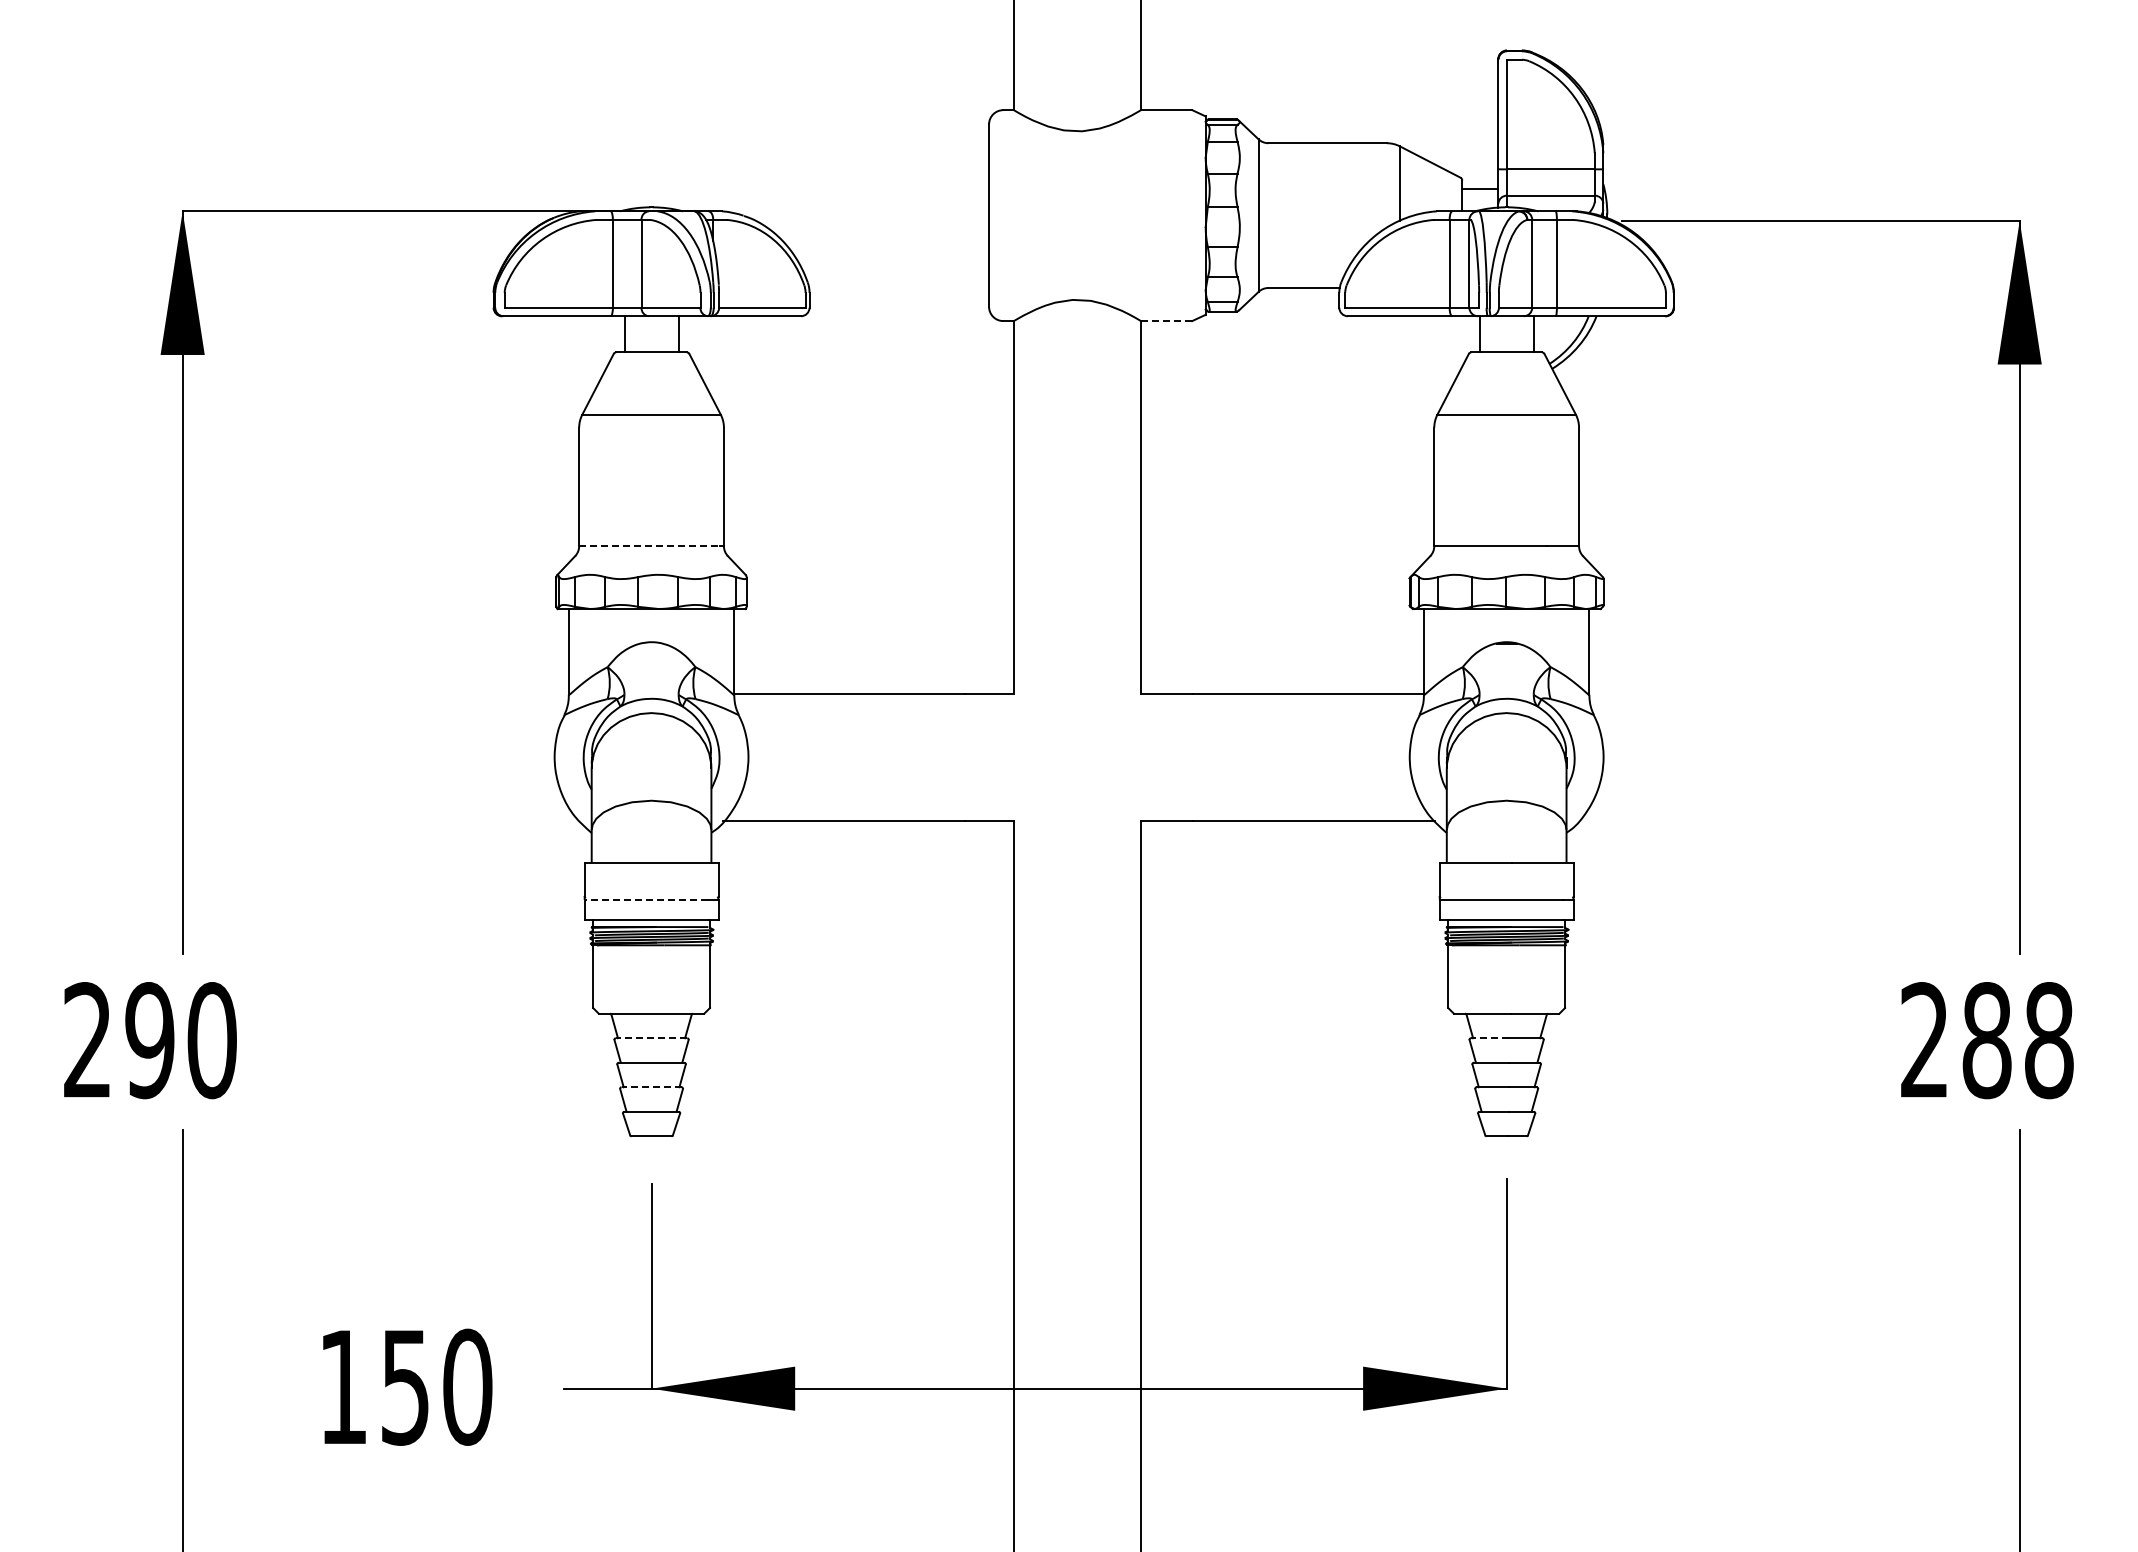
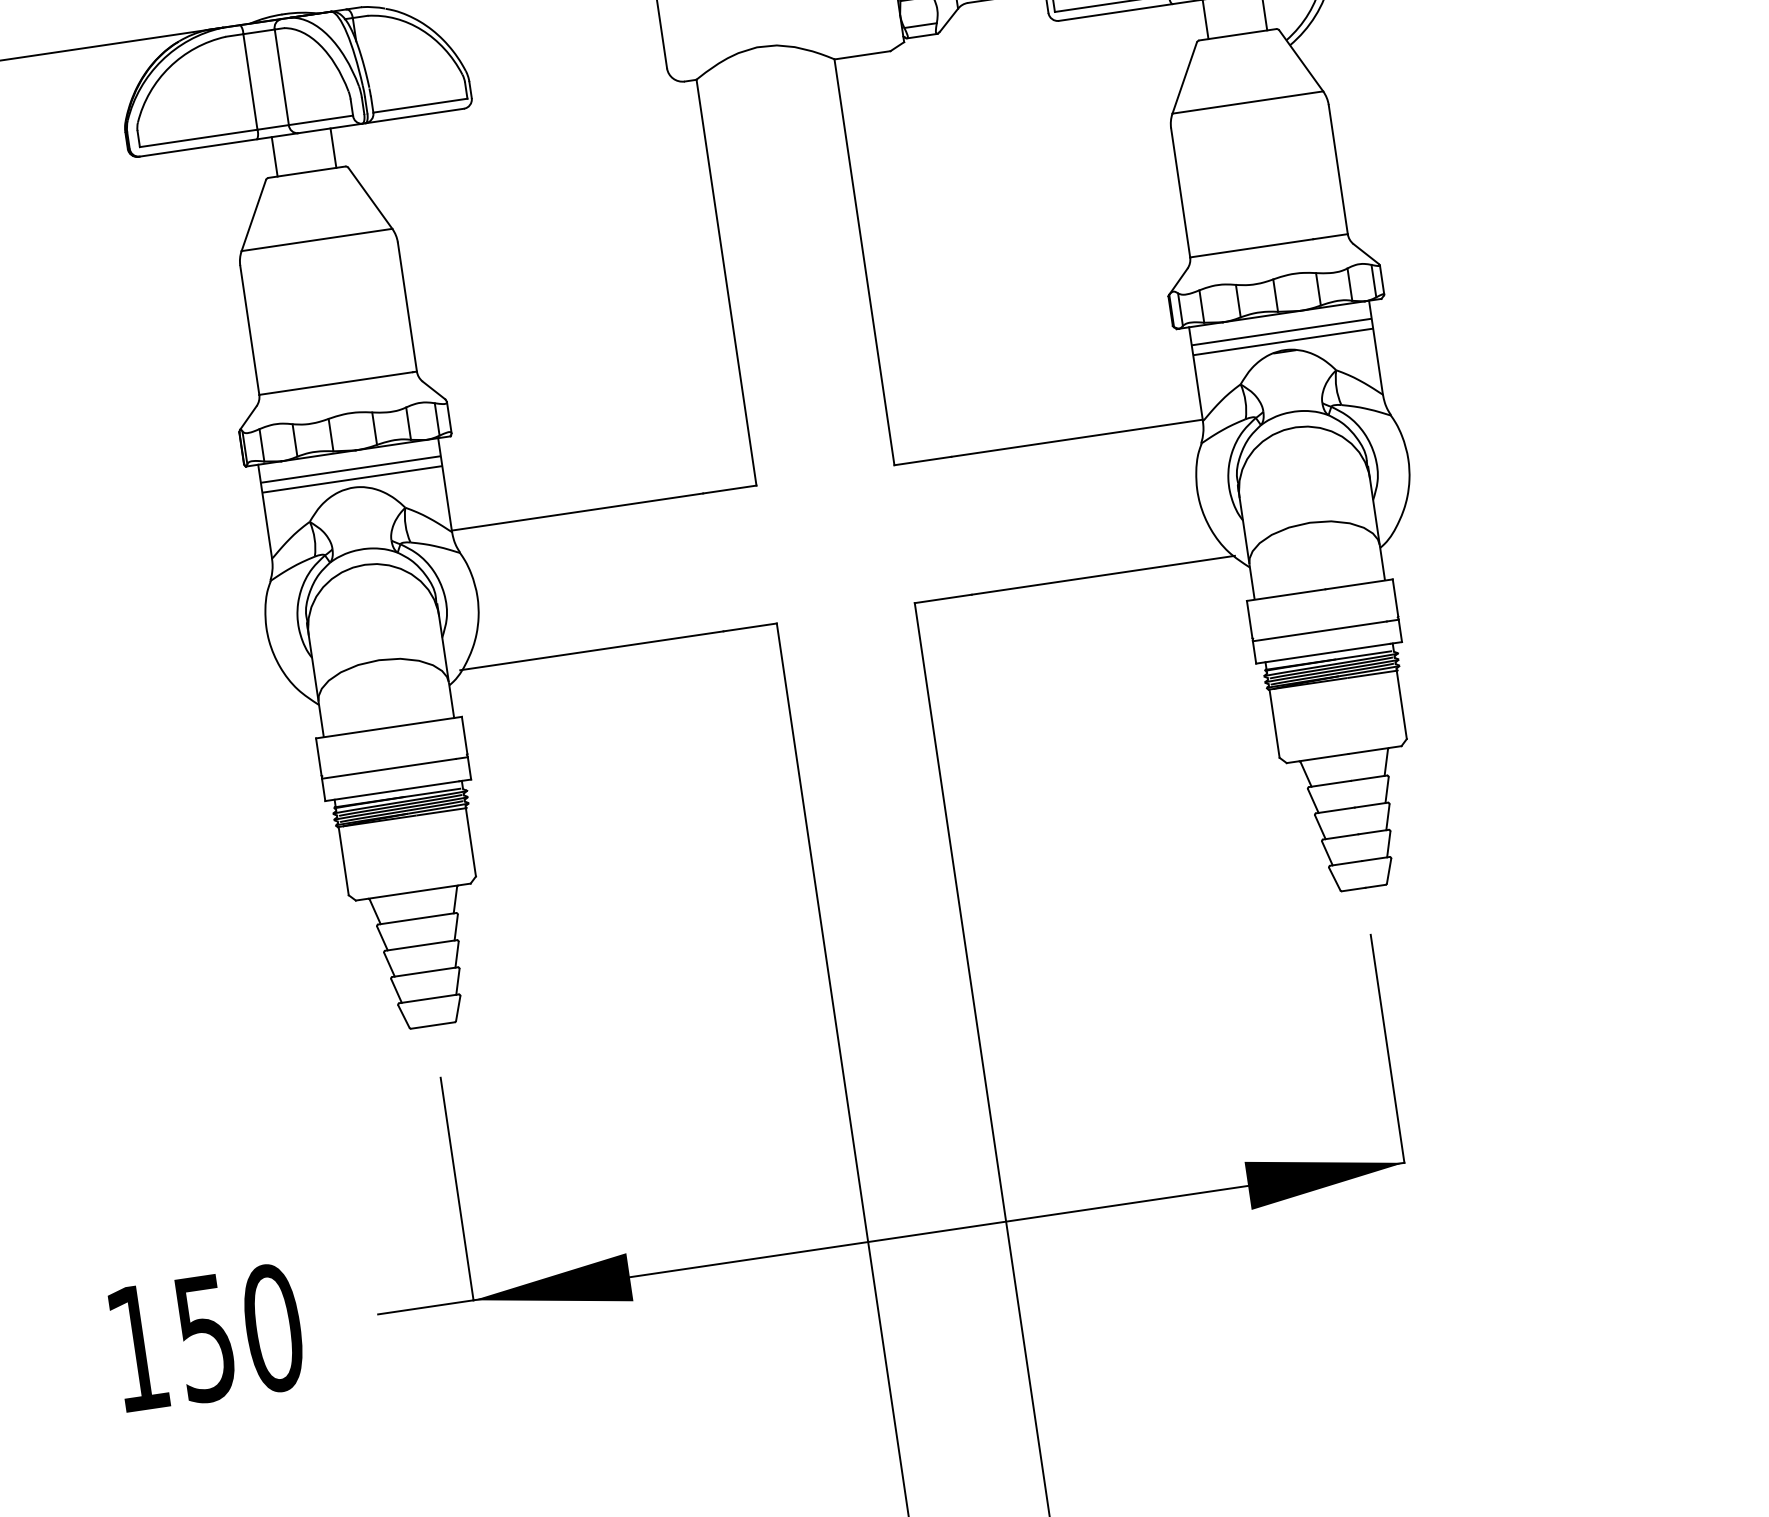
line: (1166, 321) -> (862, 55), dashed -> solid
line: (649, 546) -> (335, 383), dashed -> solid
line: (651, 625) -> (350, 469), added
line: (1506, 625) -> (1281, 332), added
line: (651, 634) -> (352, 479), added
line: (1506, 634) -> (1283, 341), added
line: (646, 899) -> (389, 768), dashed -> solid
line: (651, 1038) -> (417, 919), dashed -> solid
line: (1489, 1038) -> (1329, 784), dashed -> solid
line: (651, 1087) -> (425, 972), dashed -> solid

